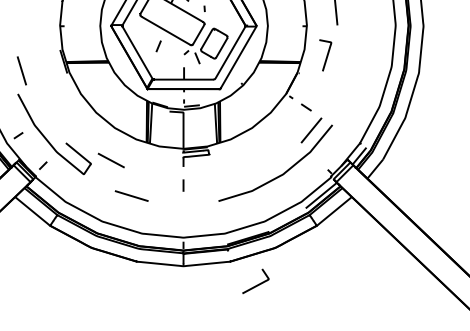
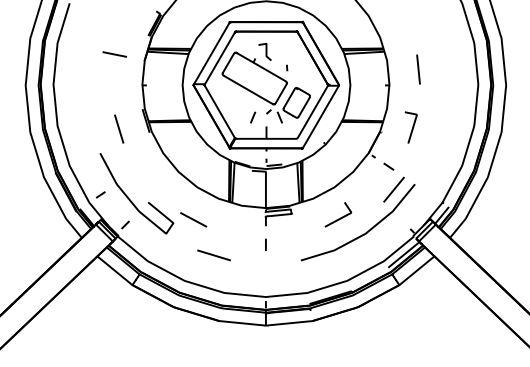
curve: (159, 46) -> (253, 117), moved
curve: (325, 56) -> (411, 128), moved
line: (22, 70) -> (119, 128), moved
curve: (258, 284) -> (340, 217), moved

